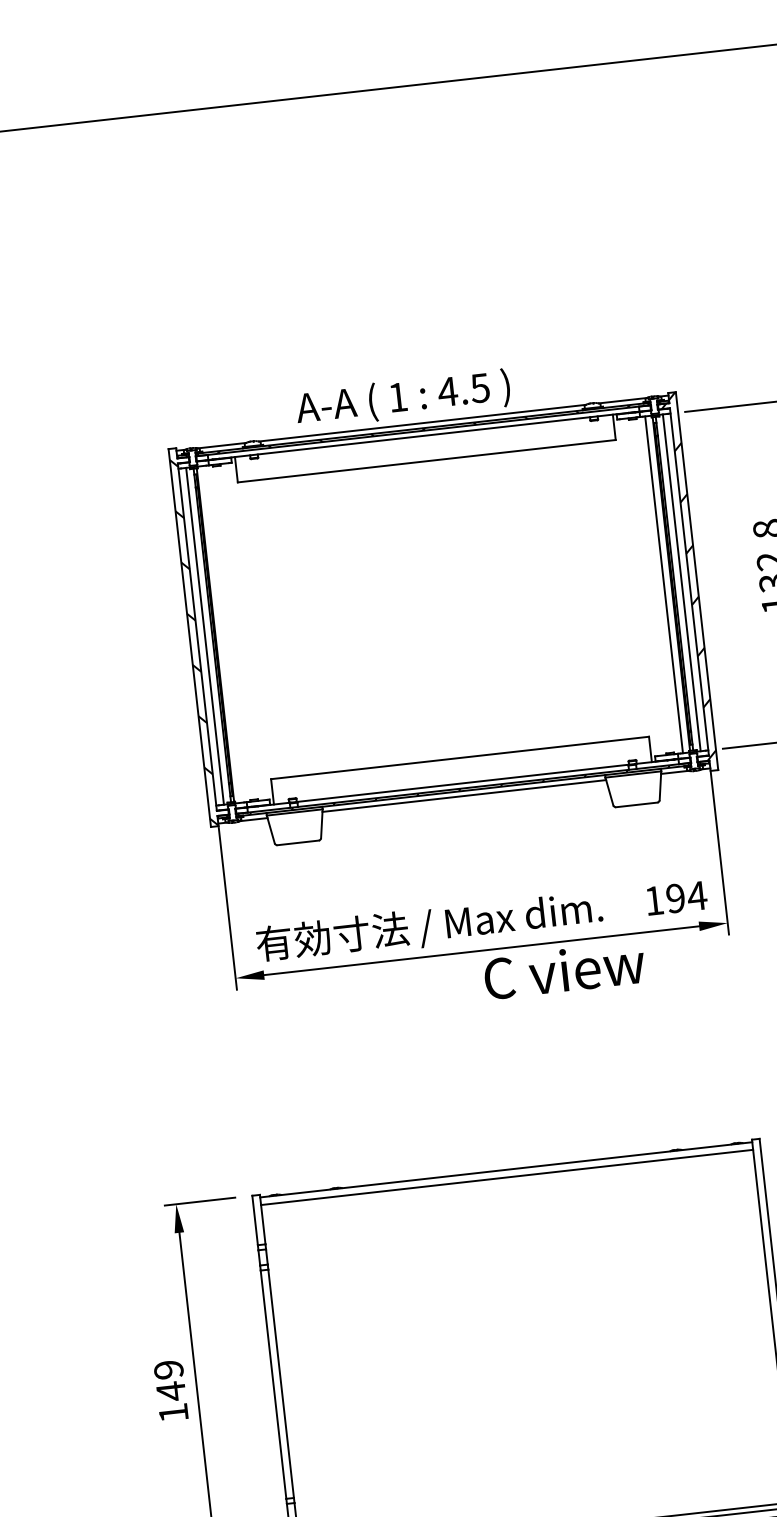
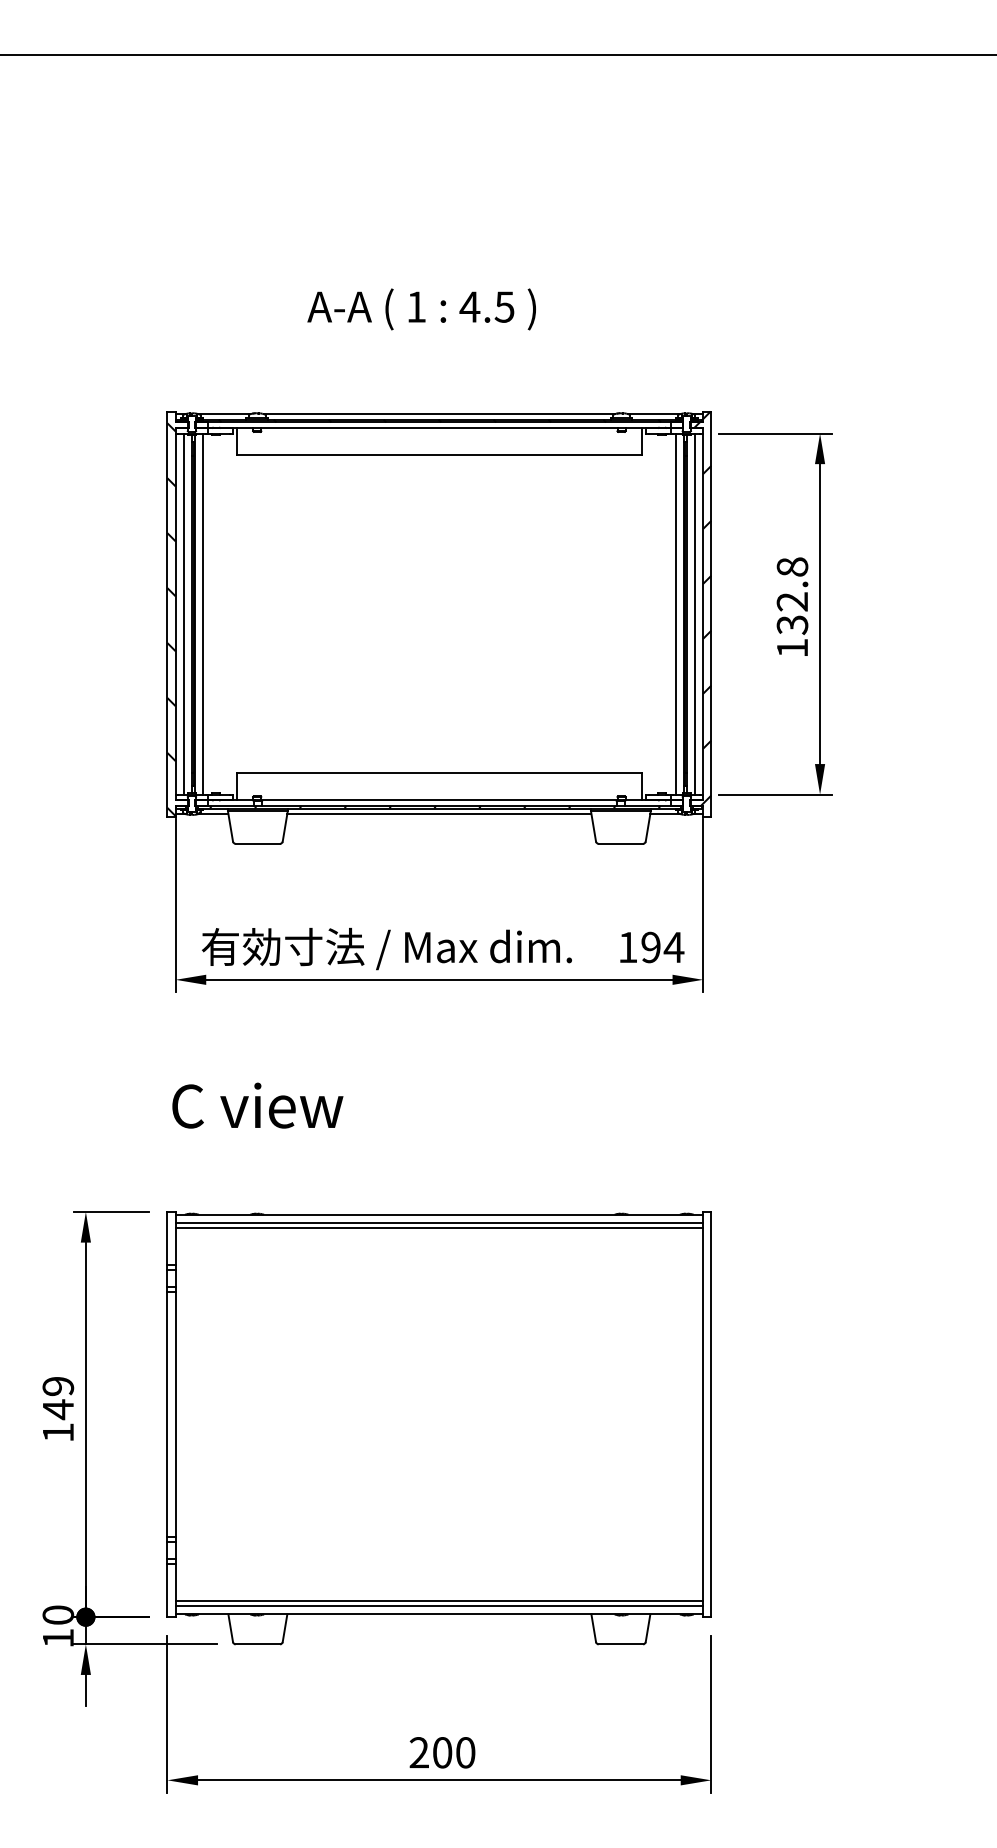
text: (402, 399) -> (421, 309), moved
line: (222, 633) -> (202, 613), added
text: (564, 970) -> (257, 1105), moved
line: (507, 1182) -> (439, 1228), added

